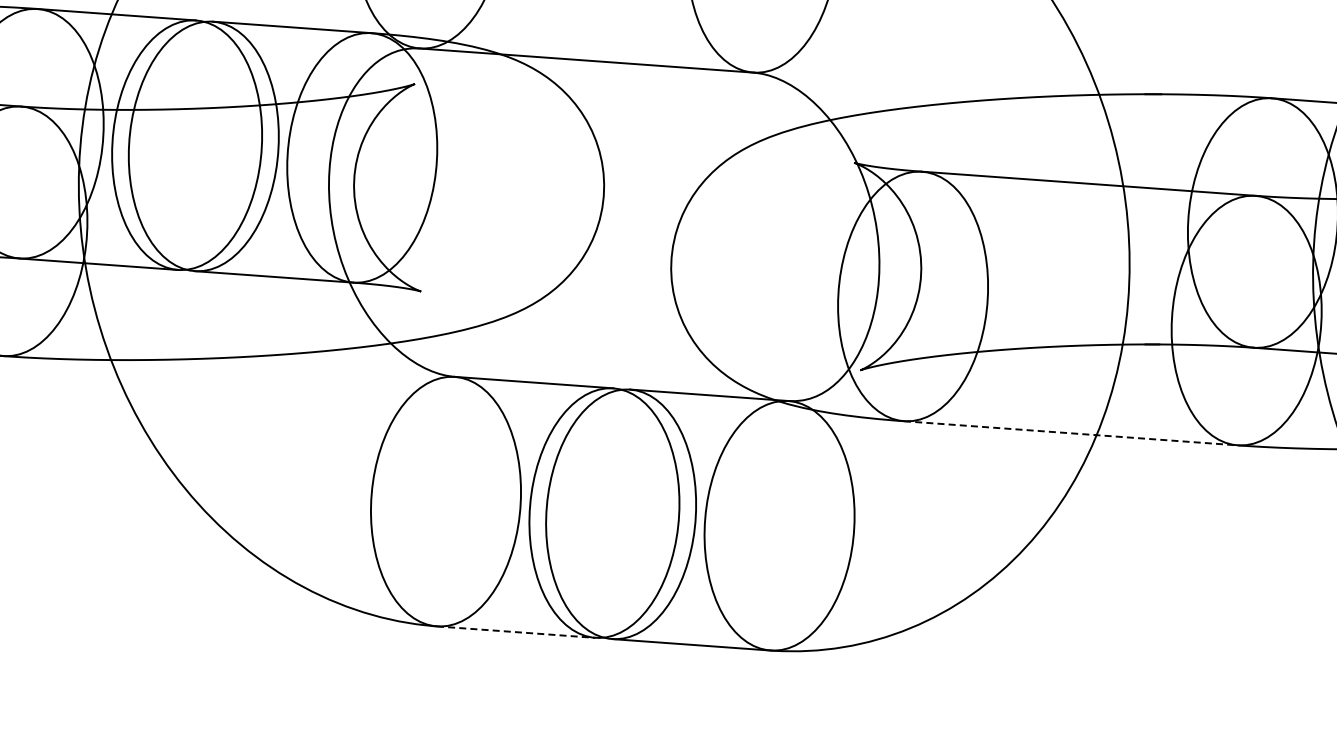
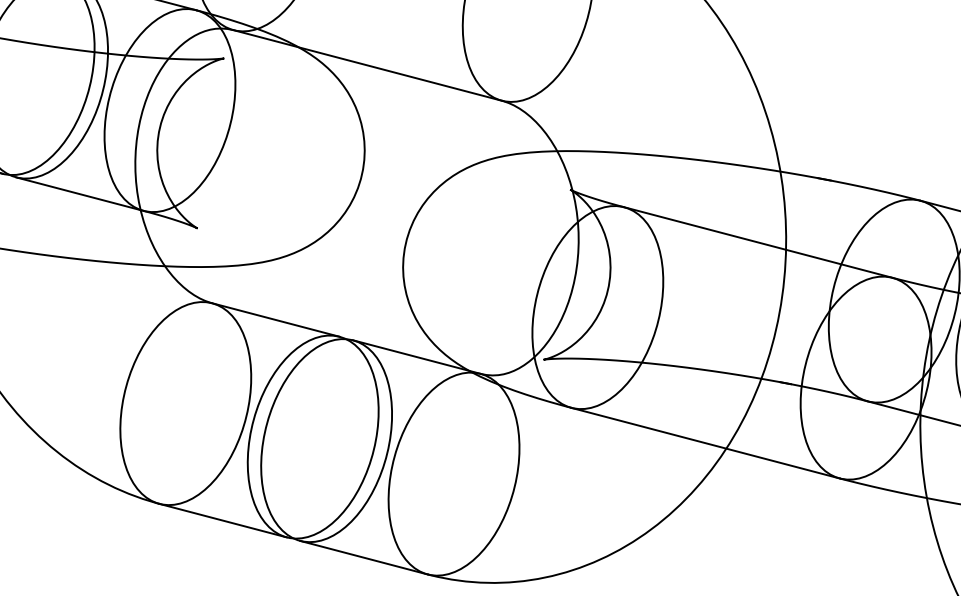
line: (1071, 433) -> (706, 443), dashed -> solid
line: (516, 632) -> (223, 520), dashed -> solid

